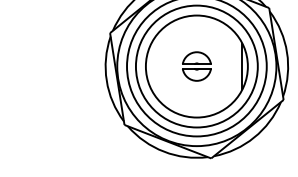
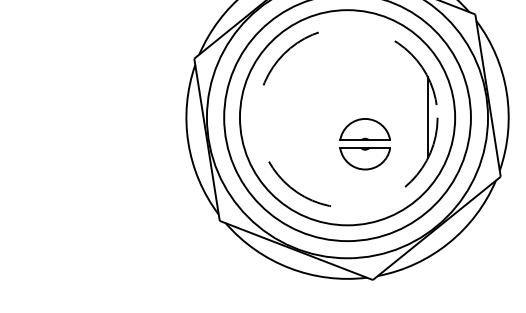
circle: (196, 66) -> (346, 117), solid -> dashed
part: (196, 66) -> (364, 144), moved

